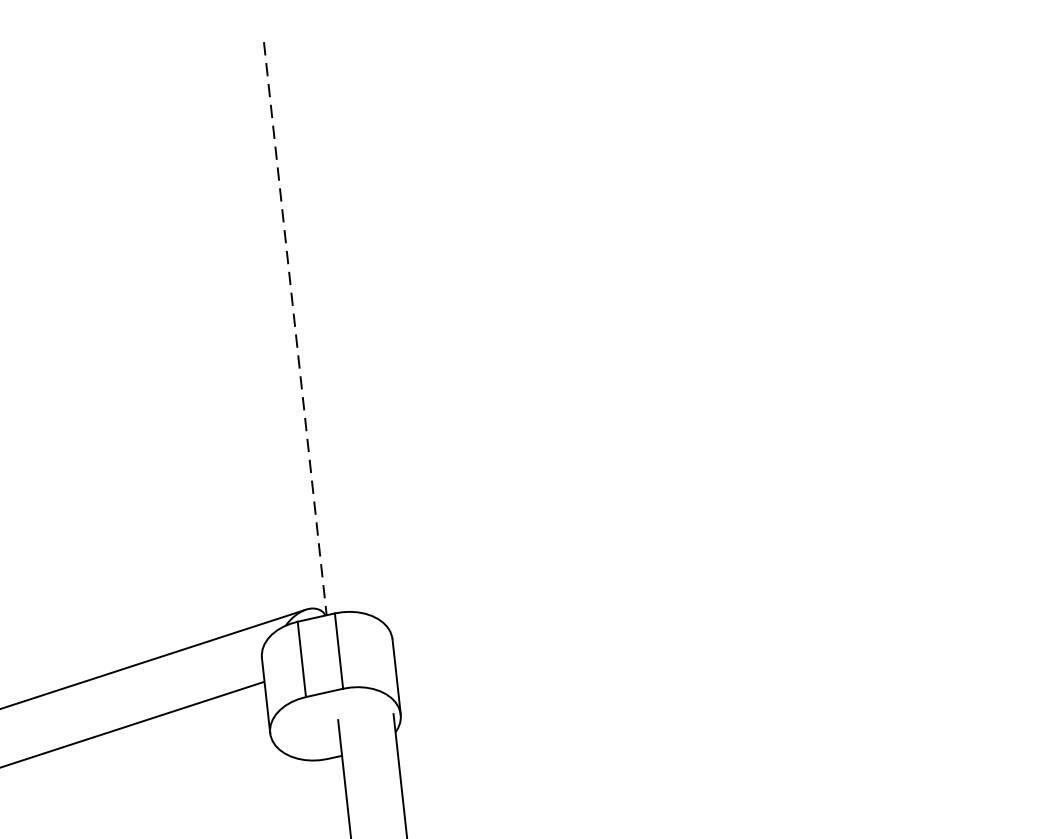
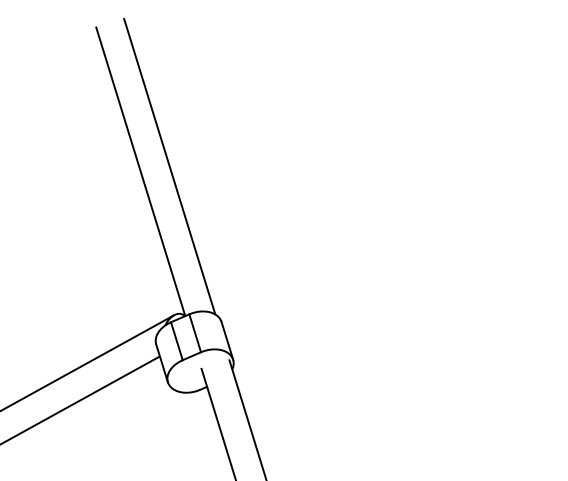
line: (294, 328) -> (140, 171), dashed -> solid
line: (351, 329) -> (169, 166), added

